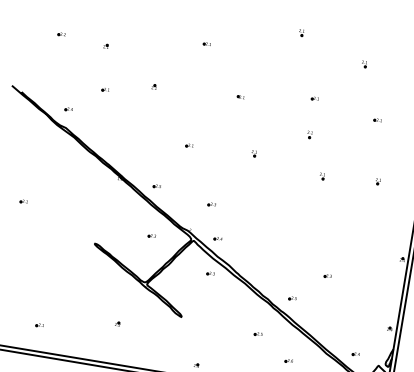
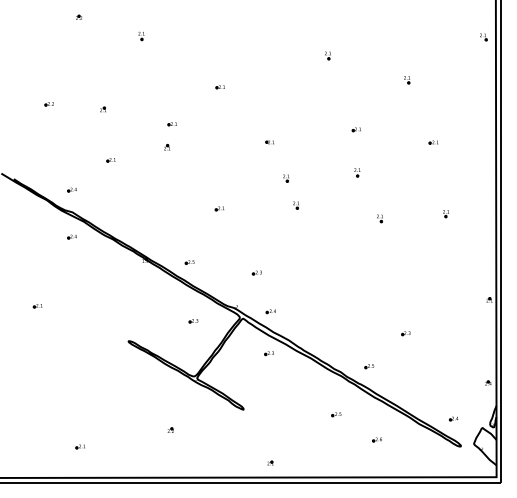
part: (161, 68) -> (171, 124), added
part: (248, 129) -> (285, 178), added
part: (61, 148) -> (71, 236), added

